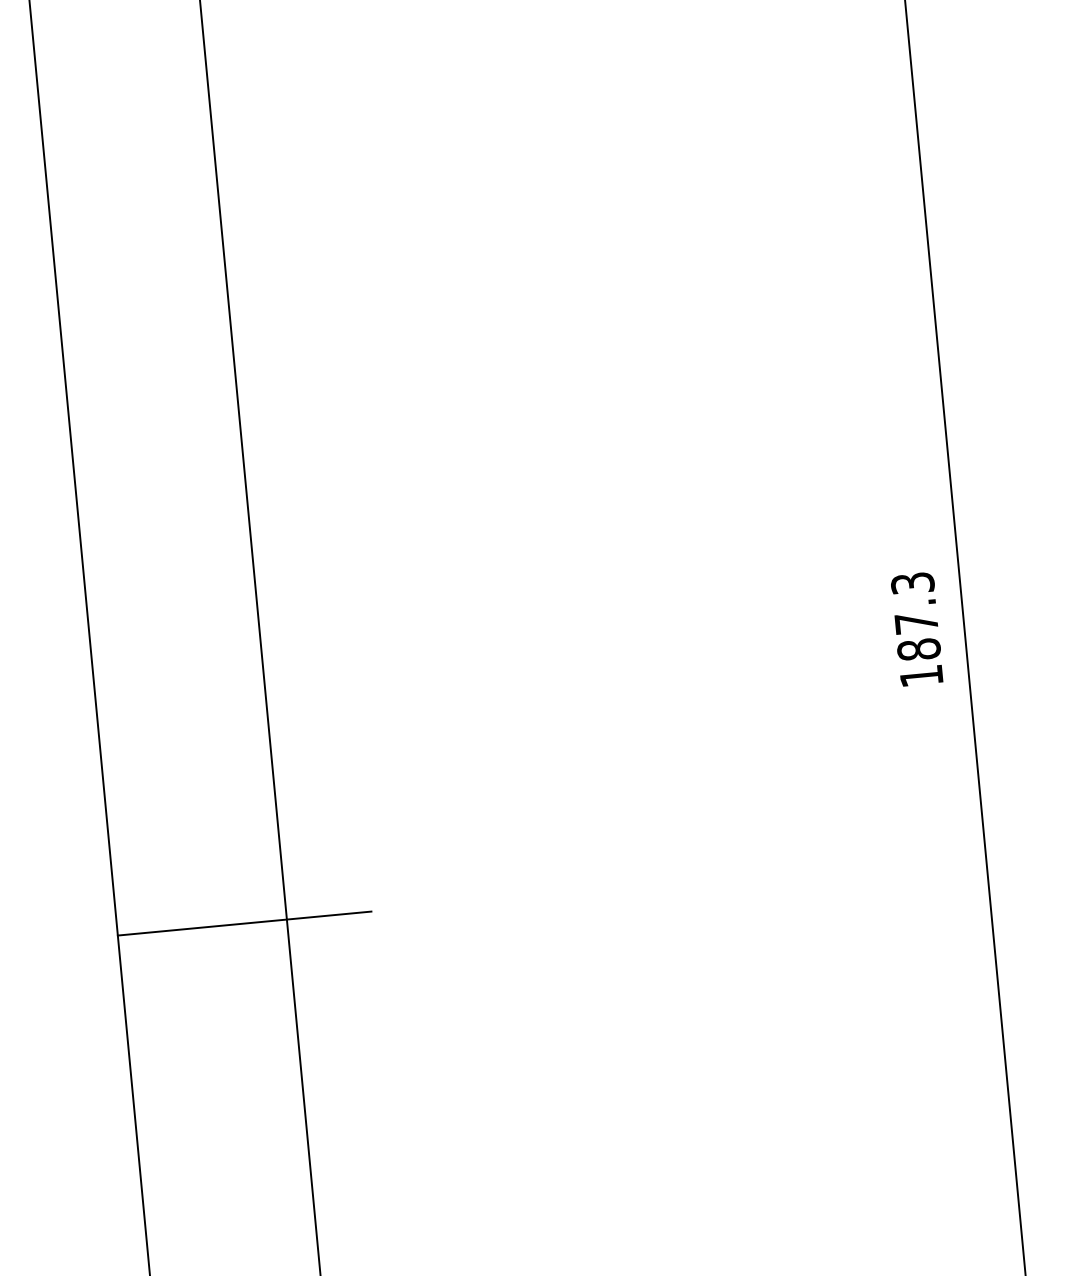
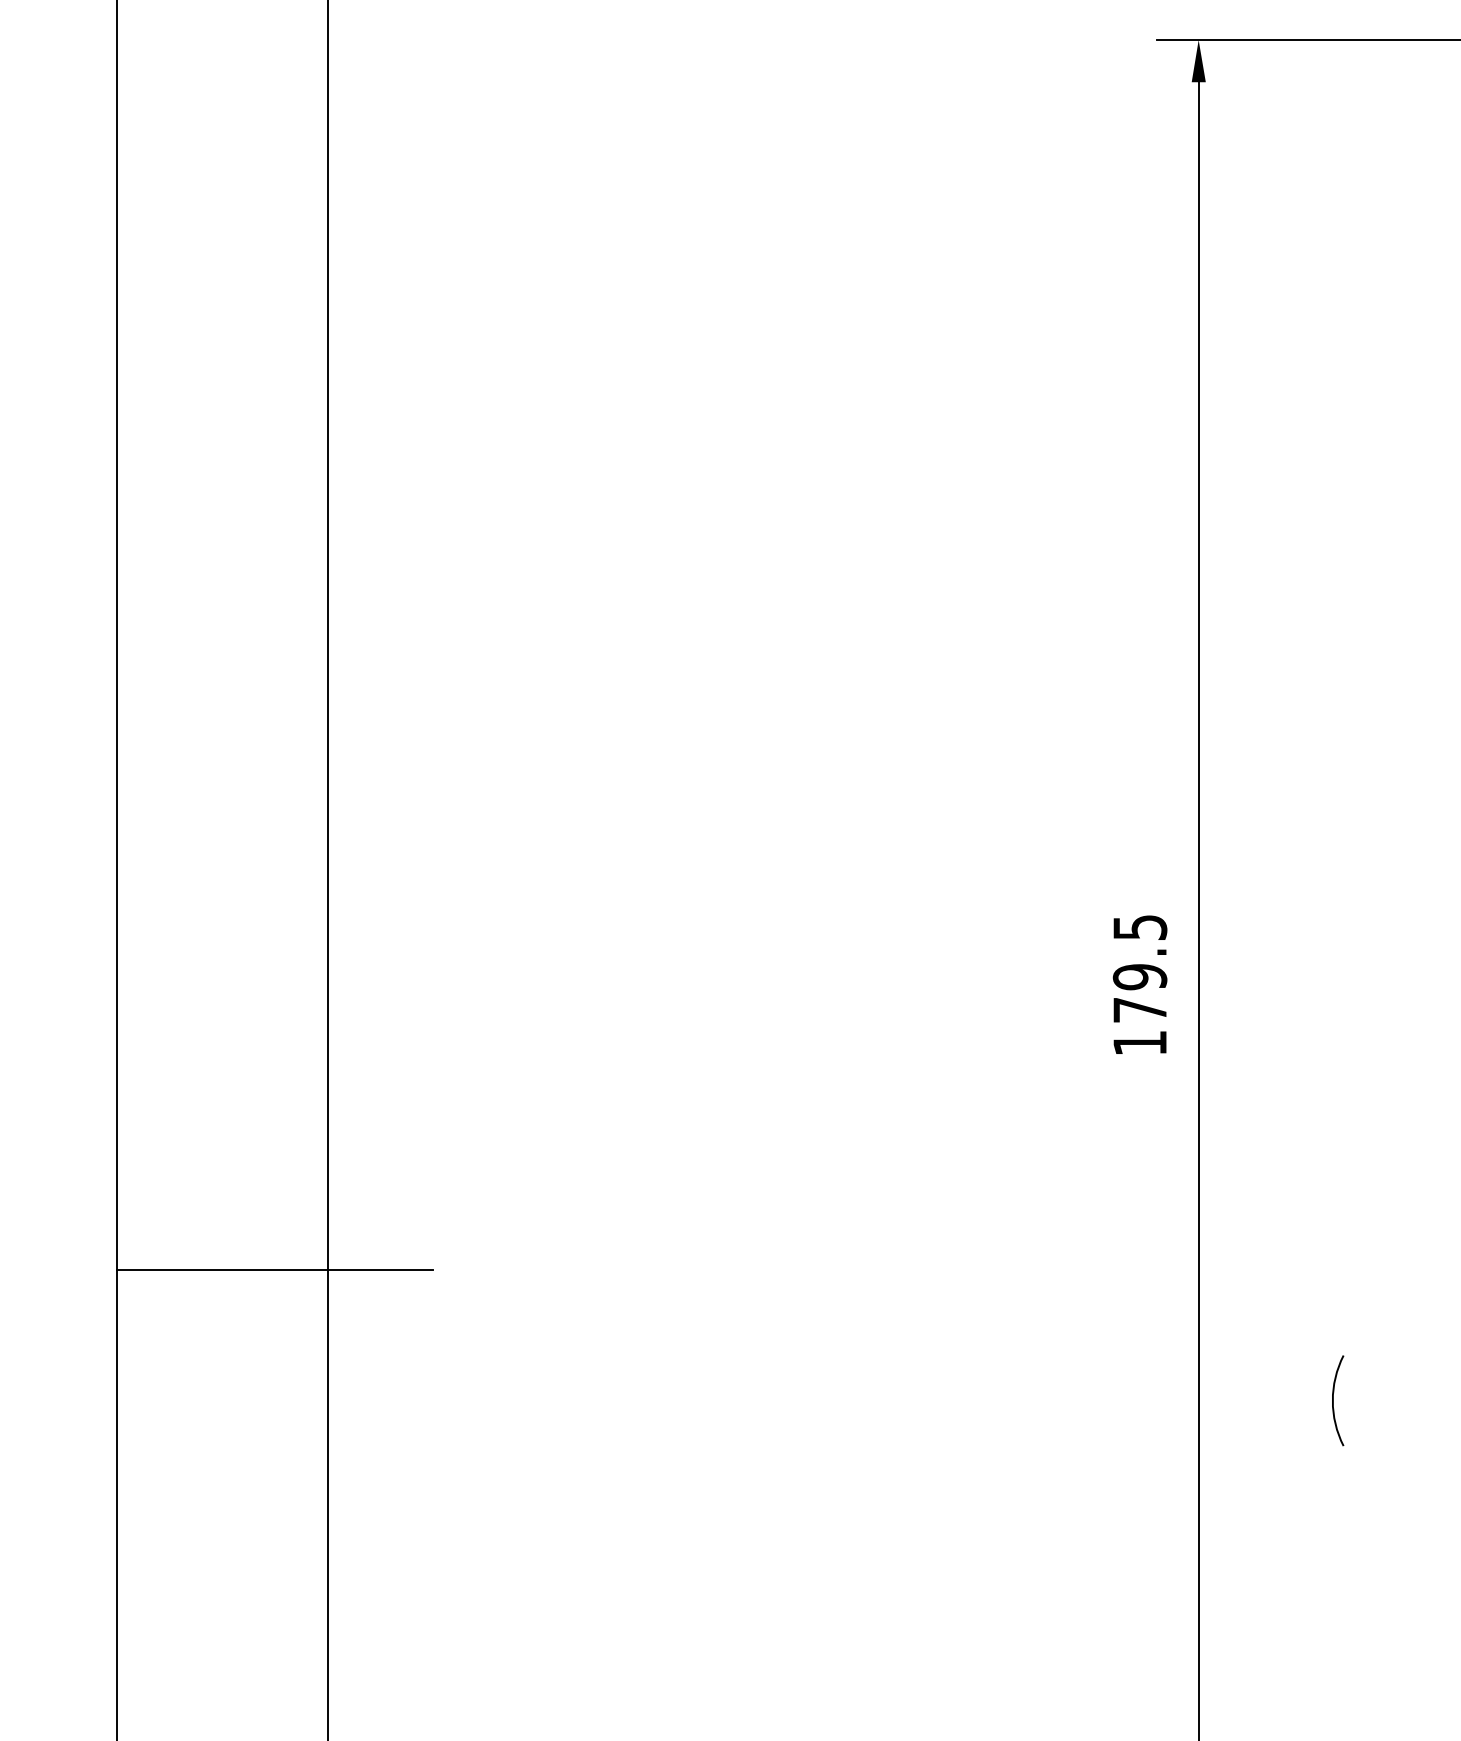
text: (915, 617) -> (1139, 969), 187.3 -> 179.5

